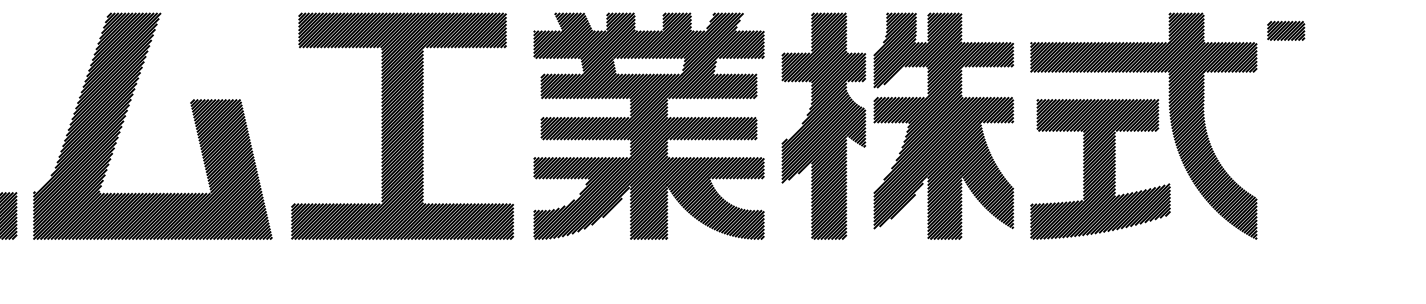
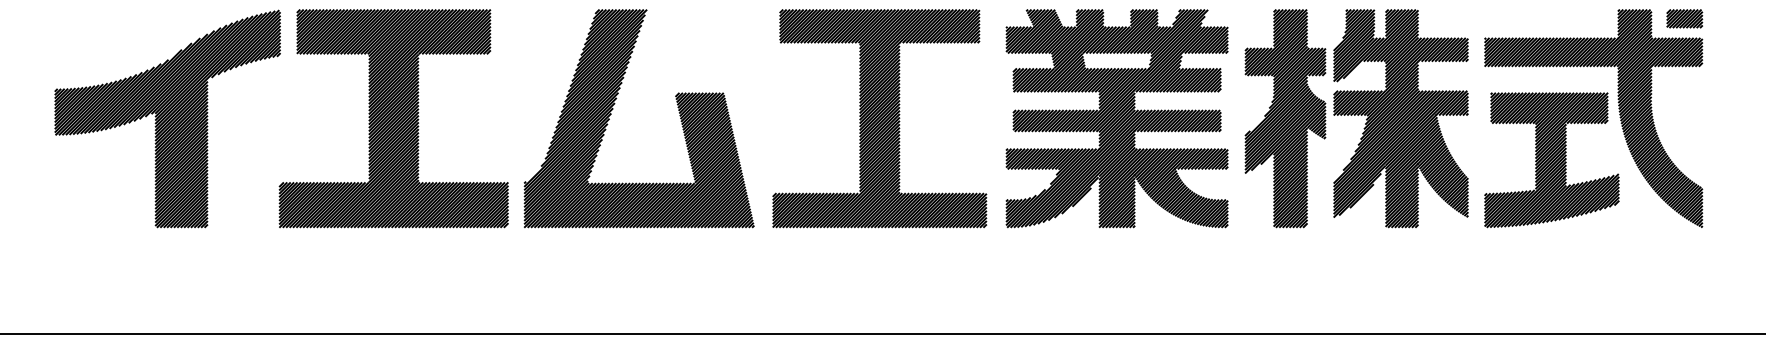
part: (1285, 30) -> (1684, 18), moved

